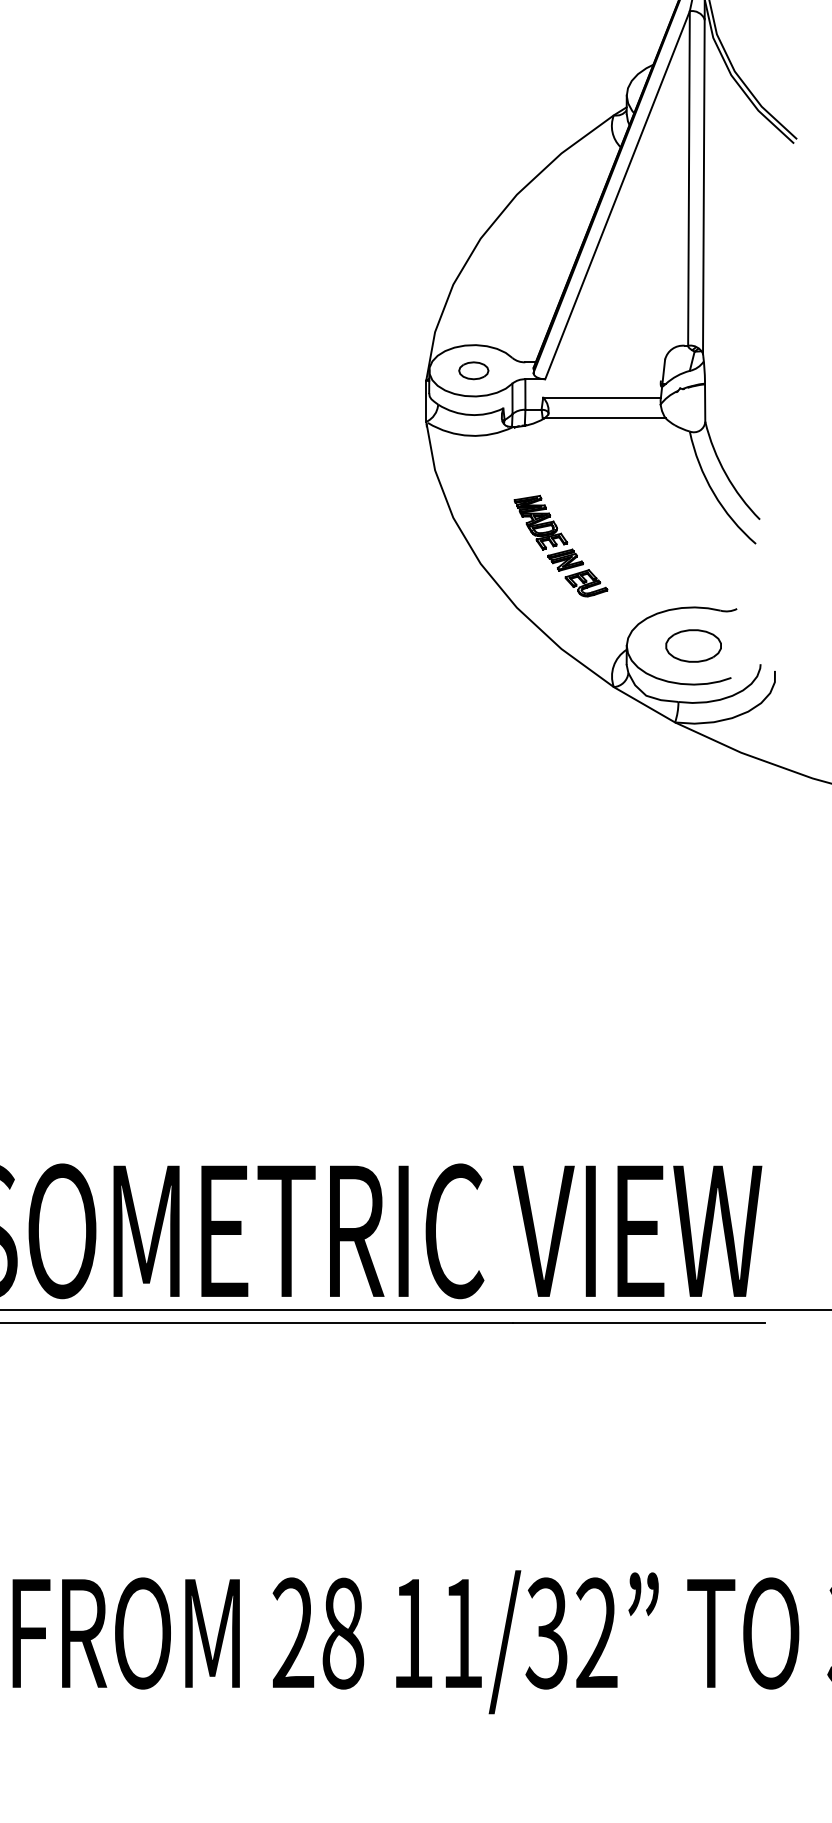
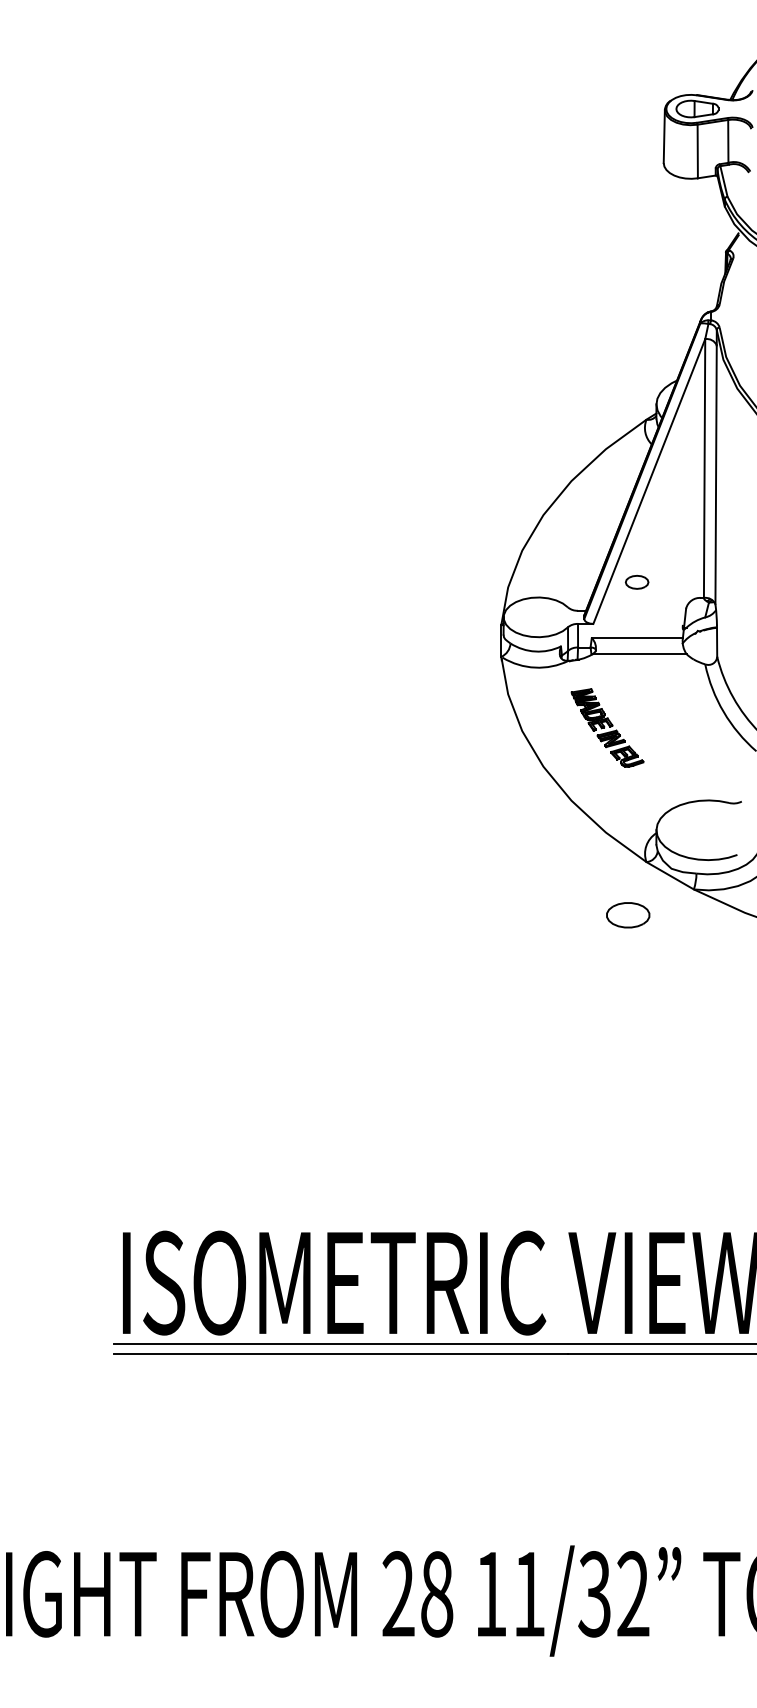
part: (473, 369) -> (636, 581), moved
part: (560, 545) -> (607, 727), moved
part: (694, 646) -> (628, 915), moved

